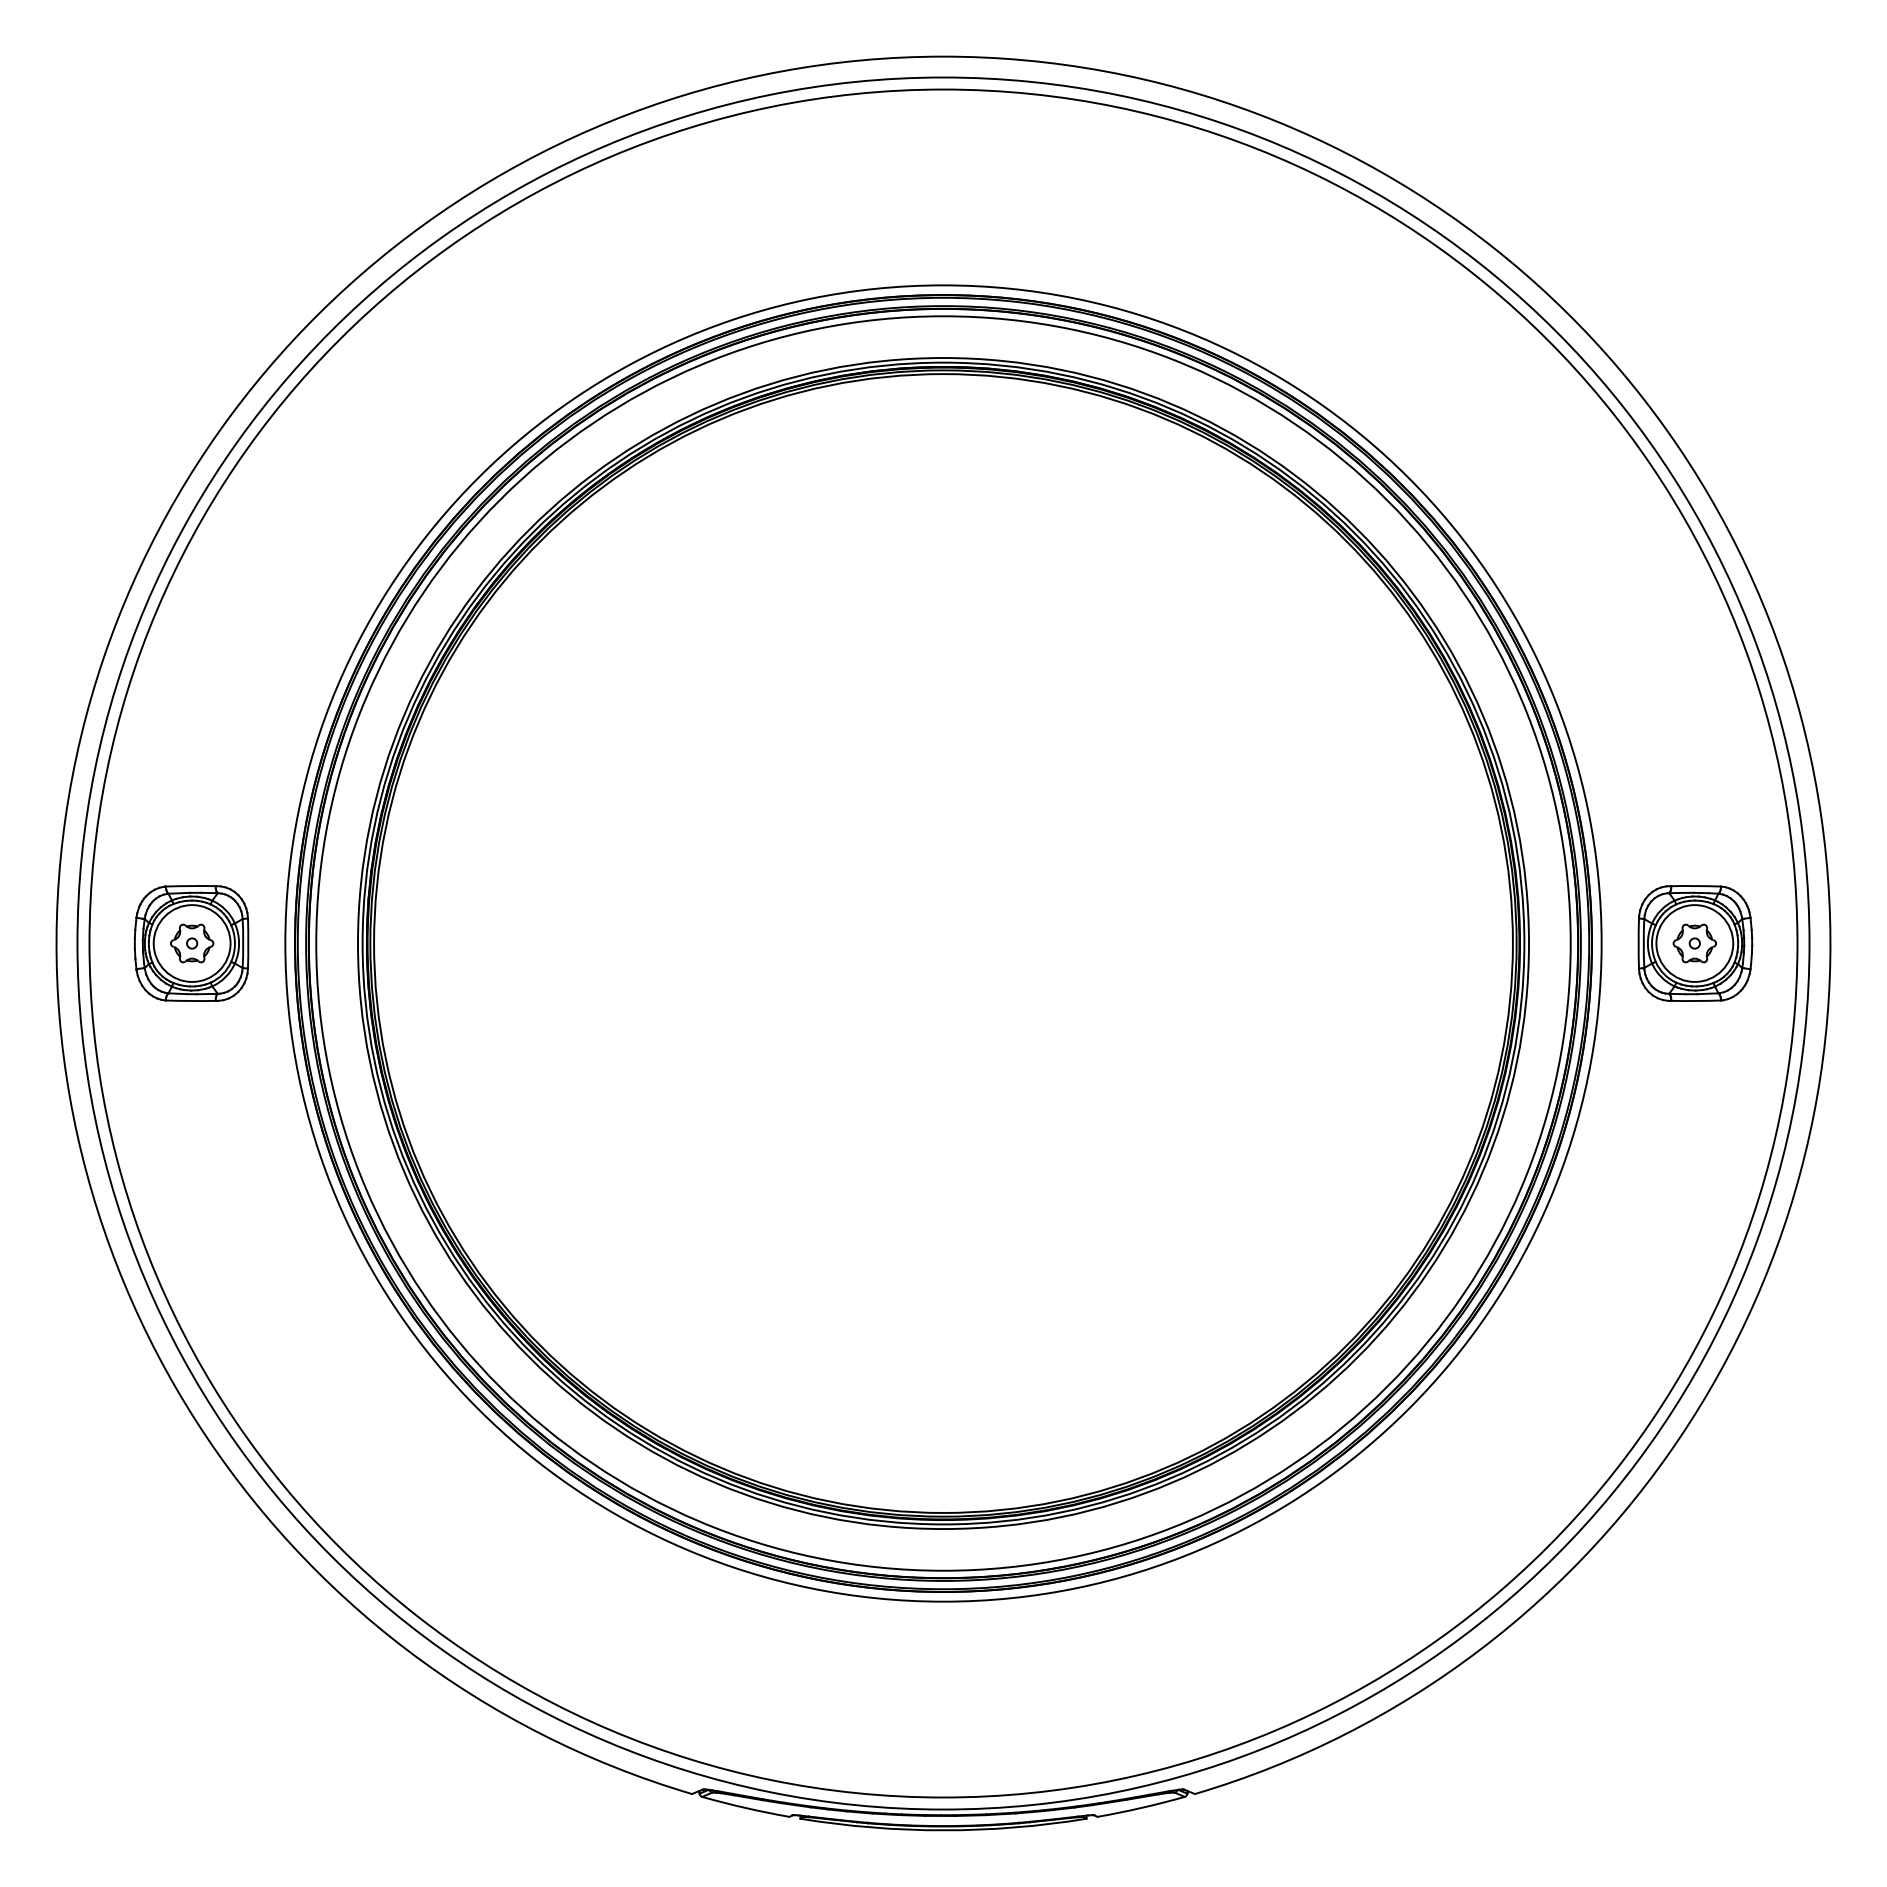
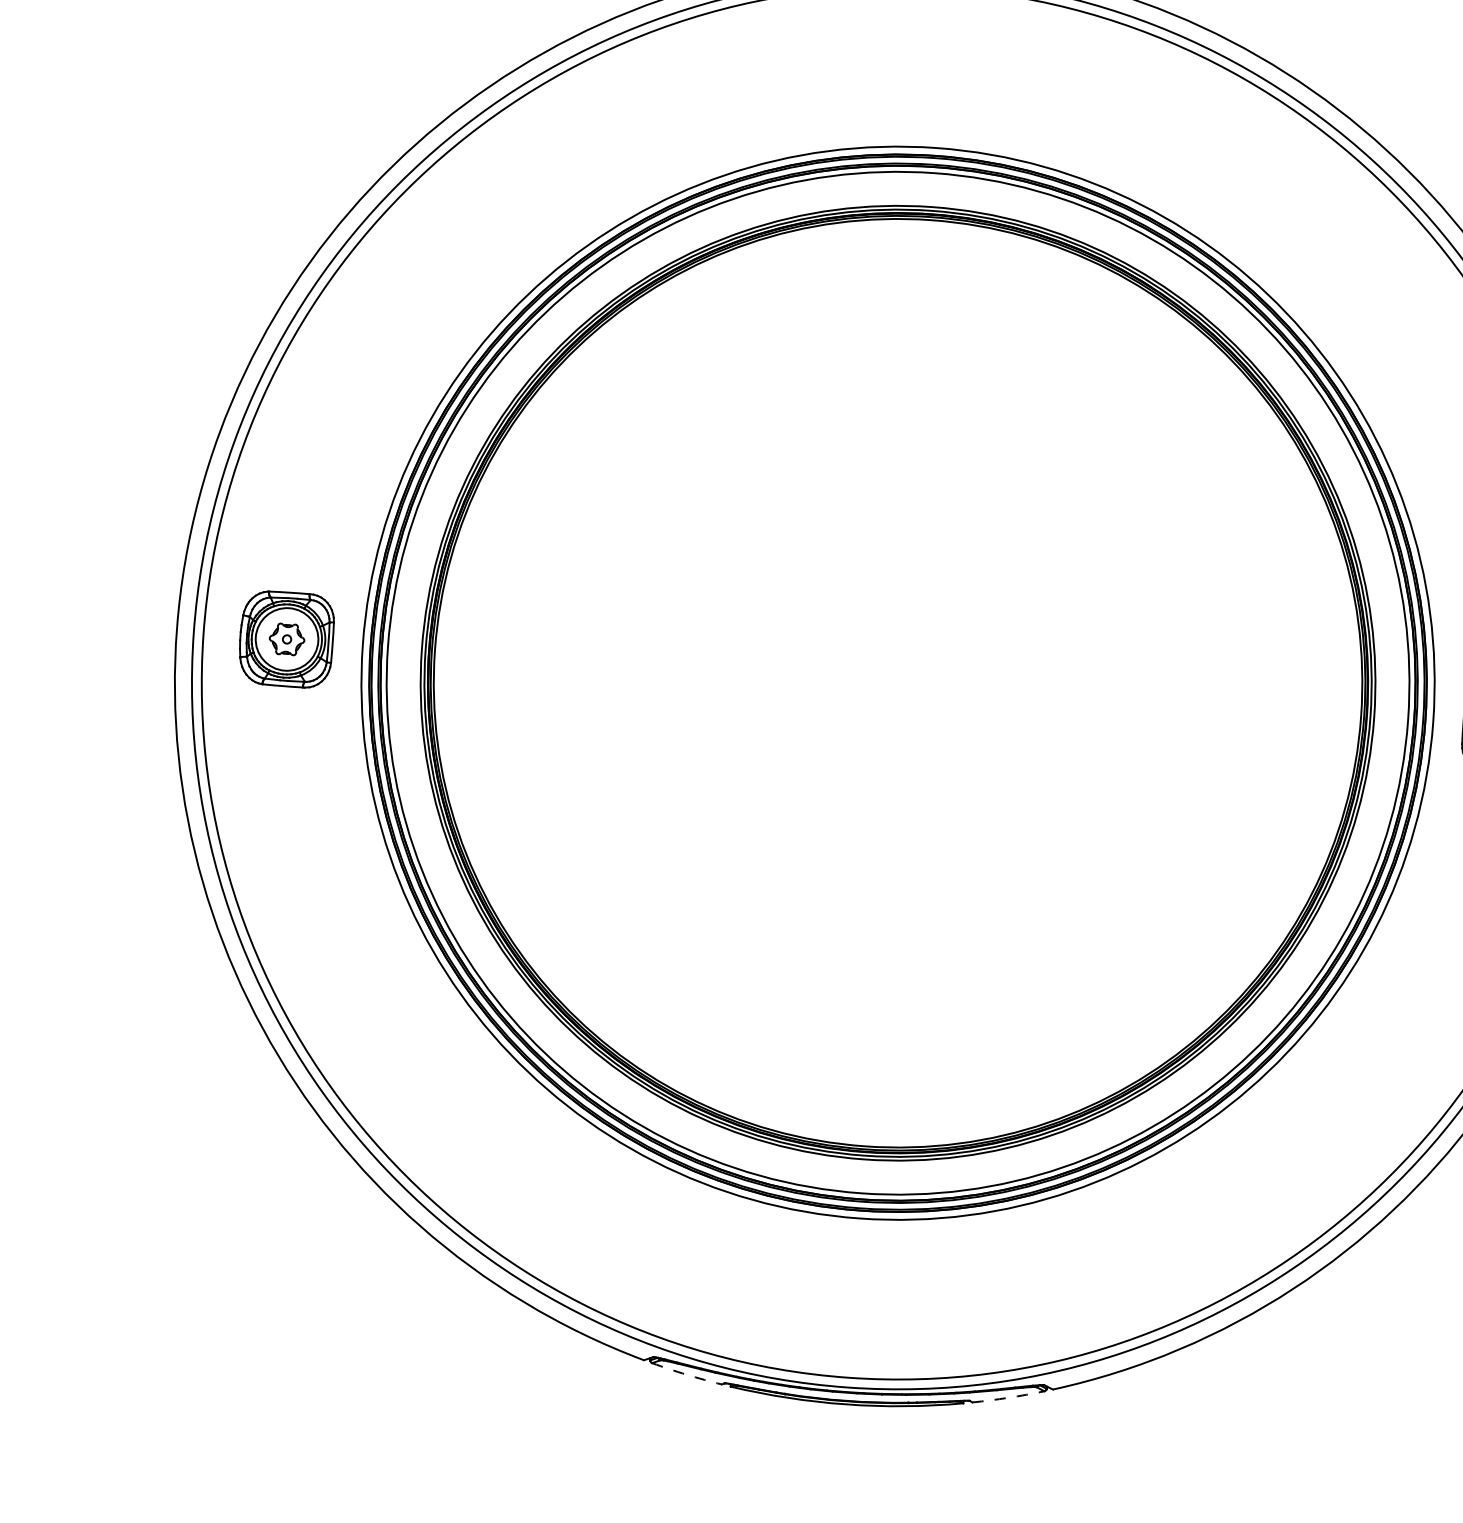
arc: (1141, 1807) -> (1008, 1397), solid -> dashed
arc: (745, 1808) -> (686, 1375), solid -> dashed

